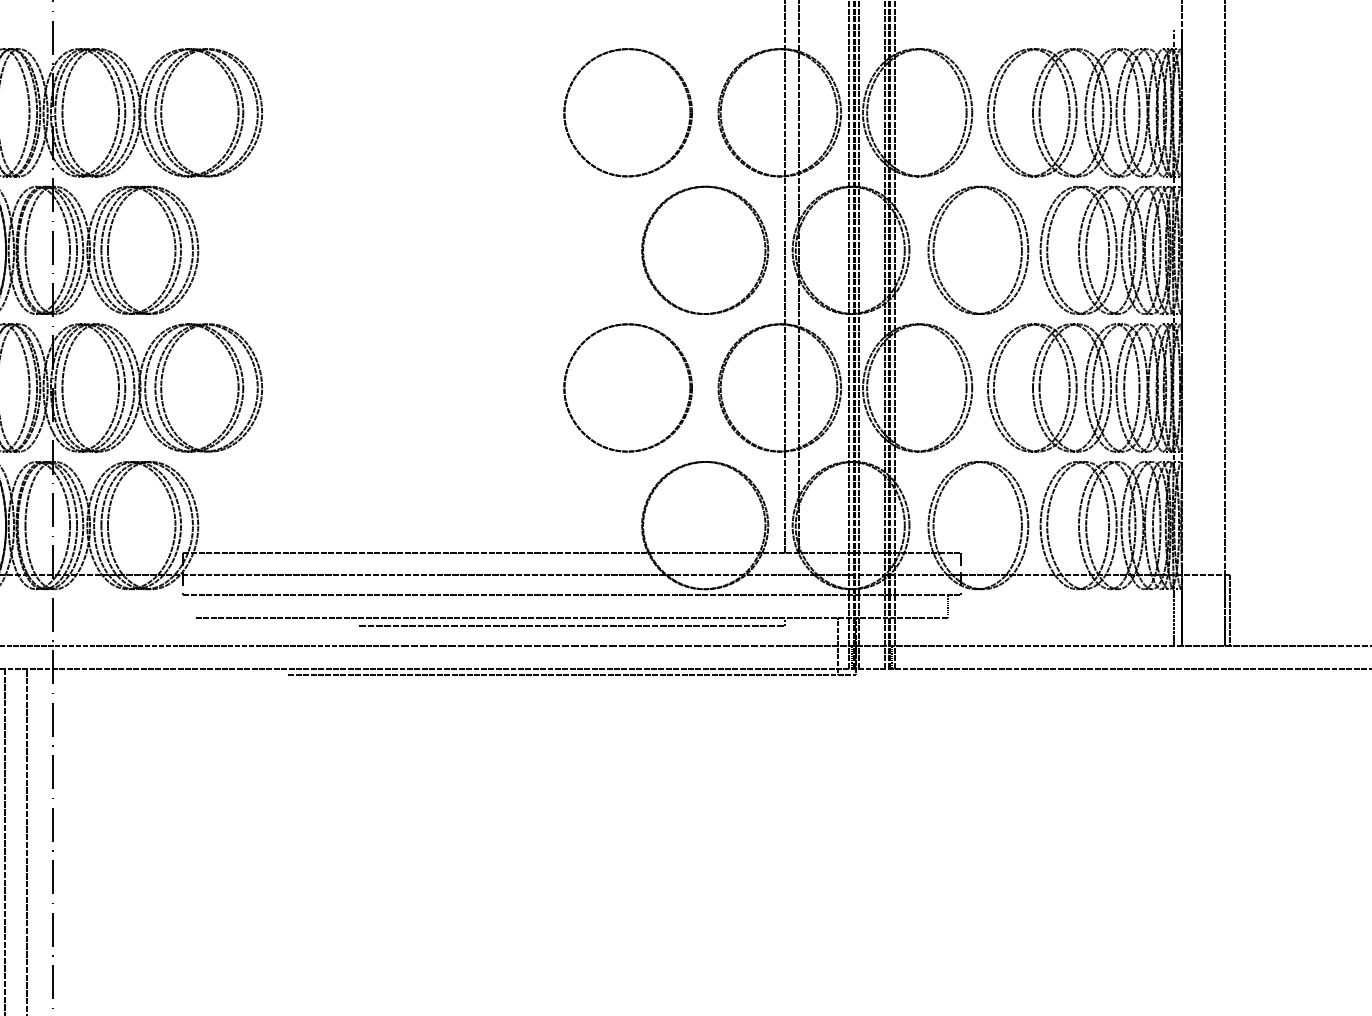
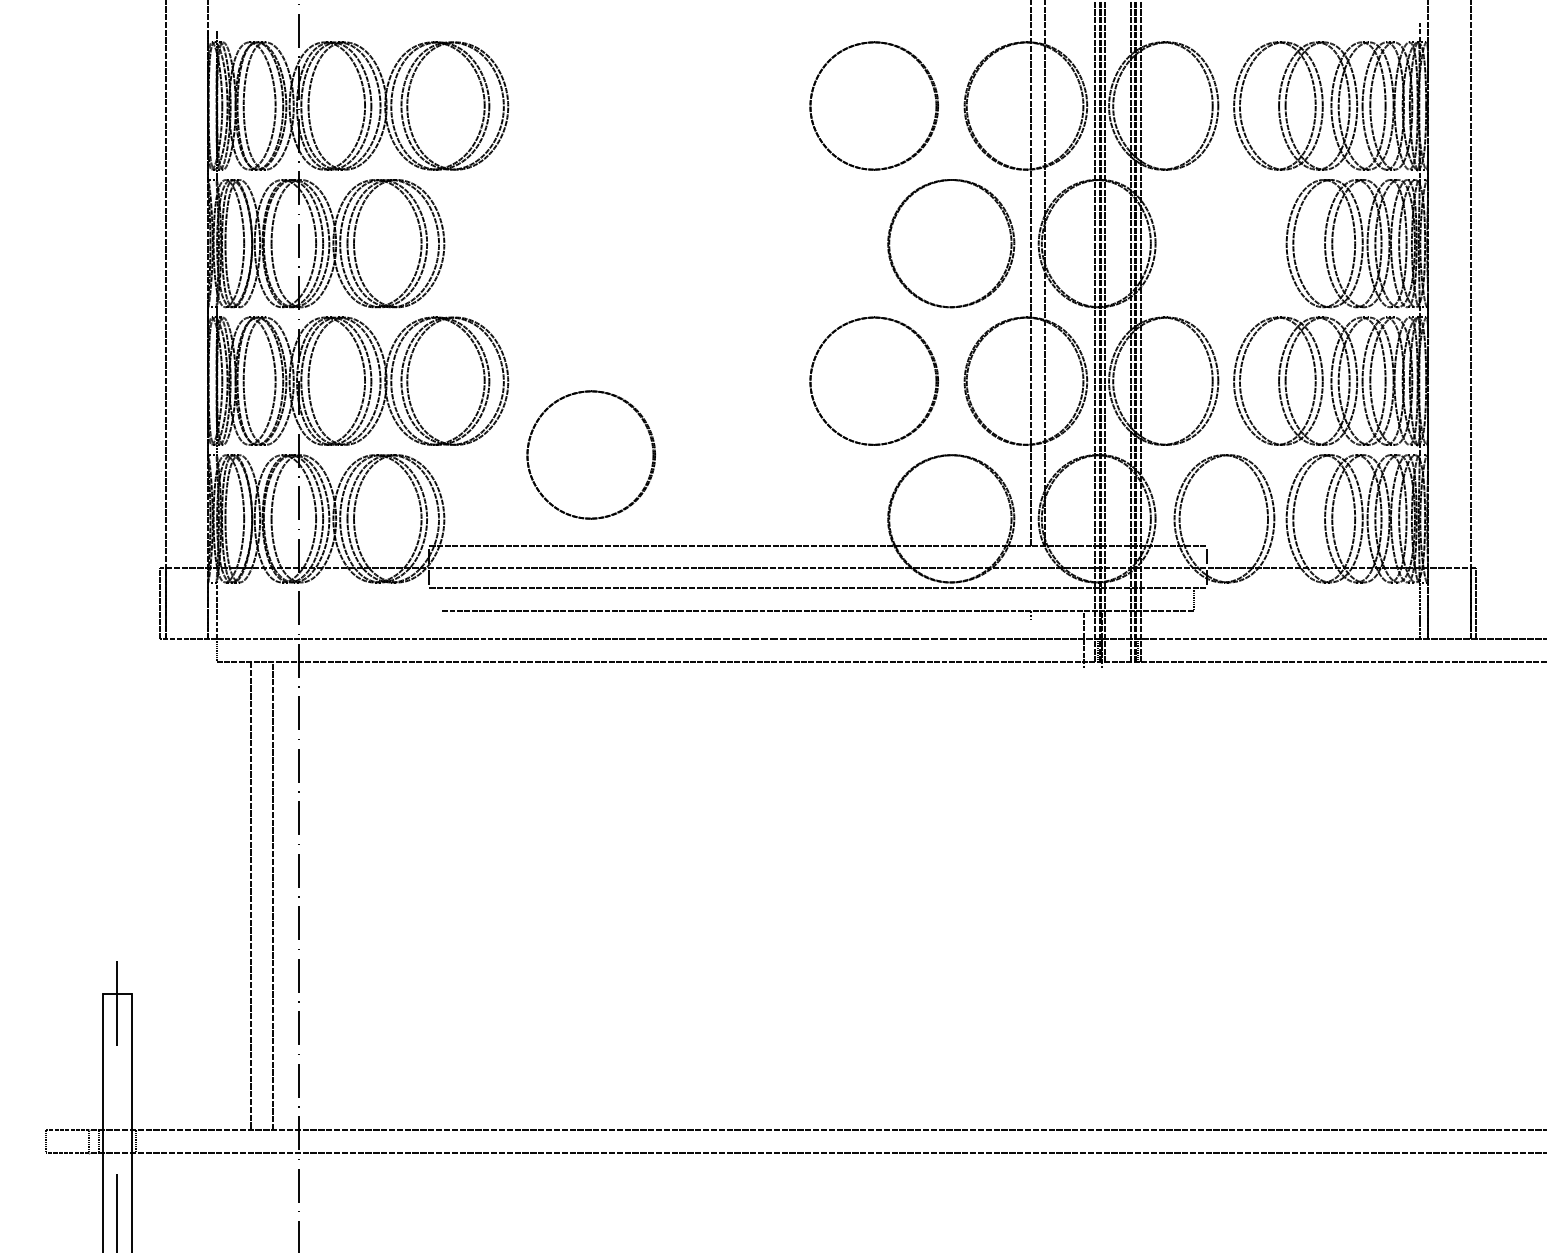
part: (1020, 244) -> (1266, 237), removed
part: (289, 434) -> (535, 427), added
line: (571, 626) -> (817, 619), removed
line: (571, 674) -> (817, 667), removed

